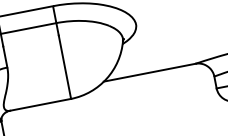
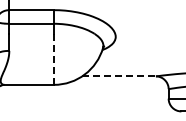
line: (65, 66) -> (54, 58), solid -> dashed
line: (149, 72) -> (118, 76), solid -> dashed

